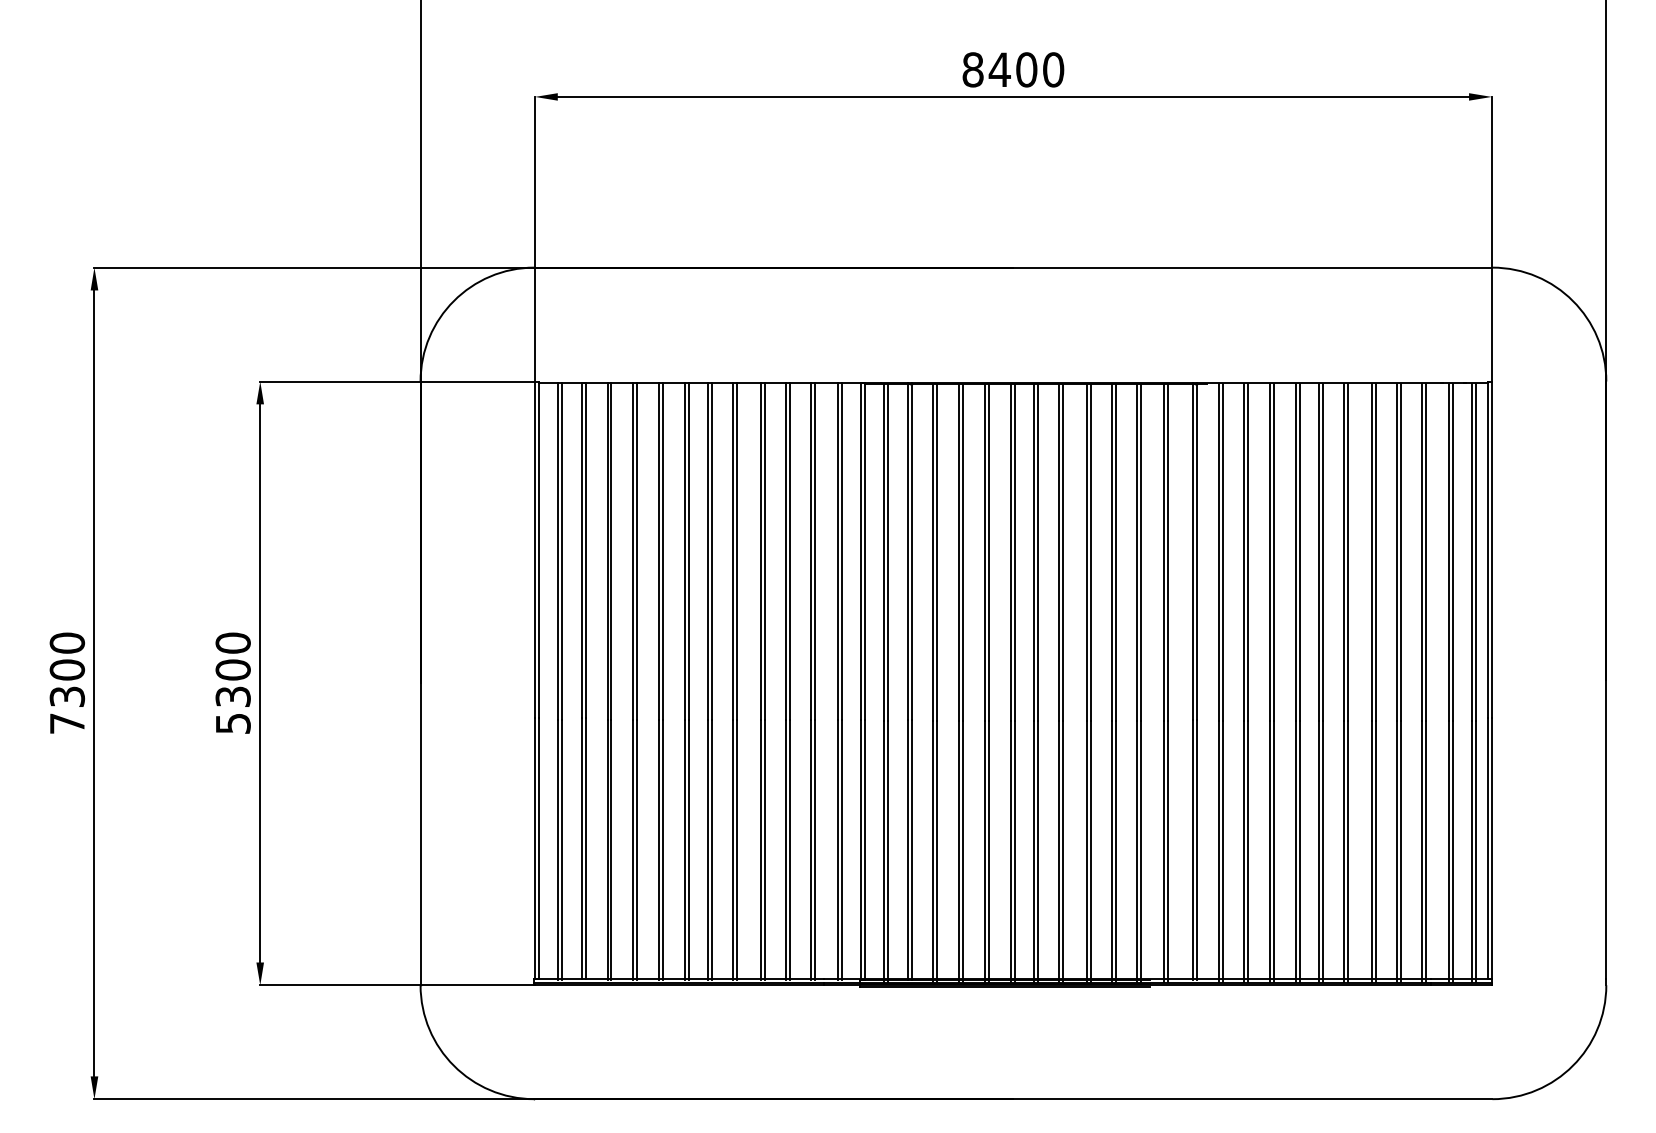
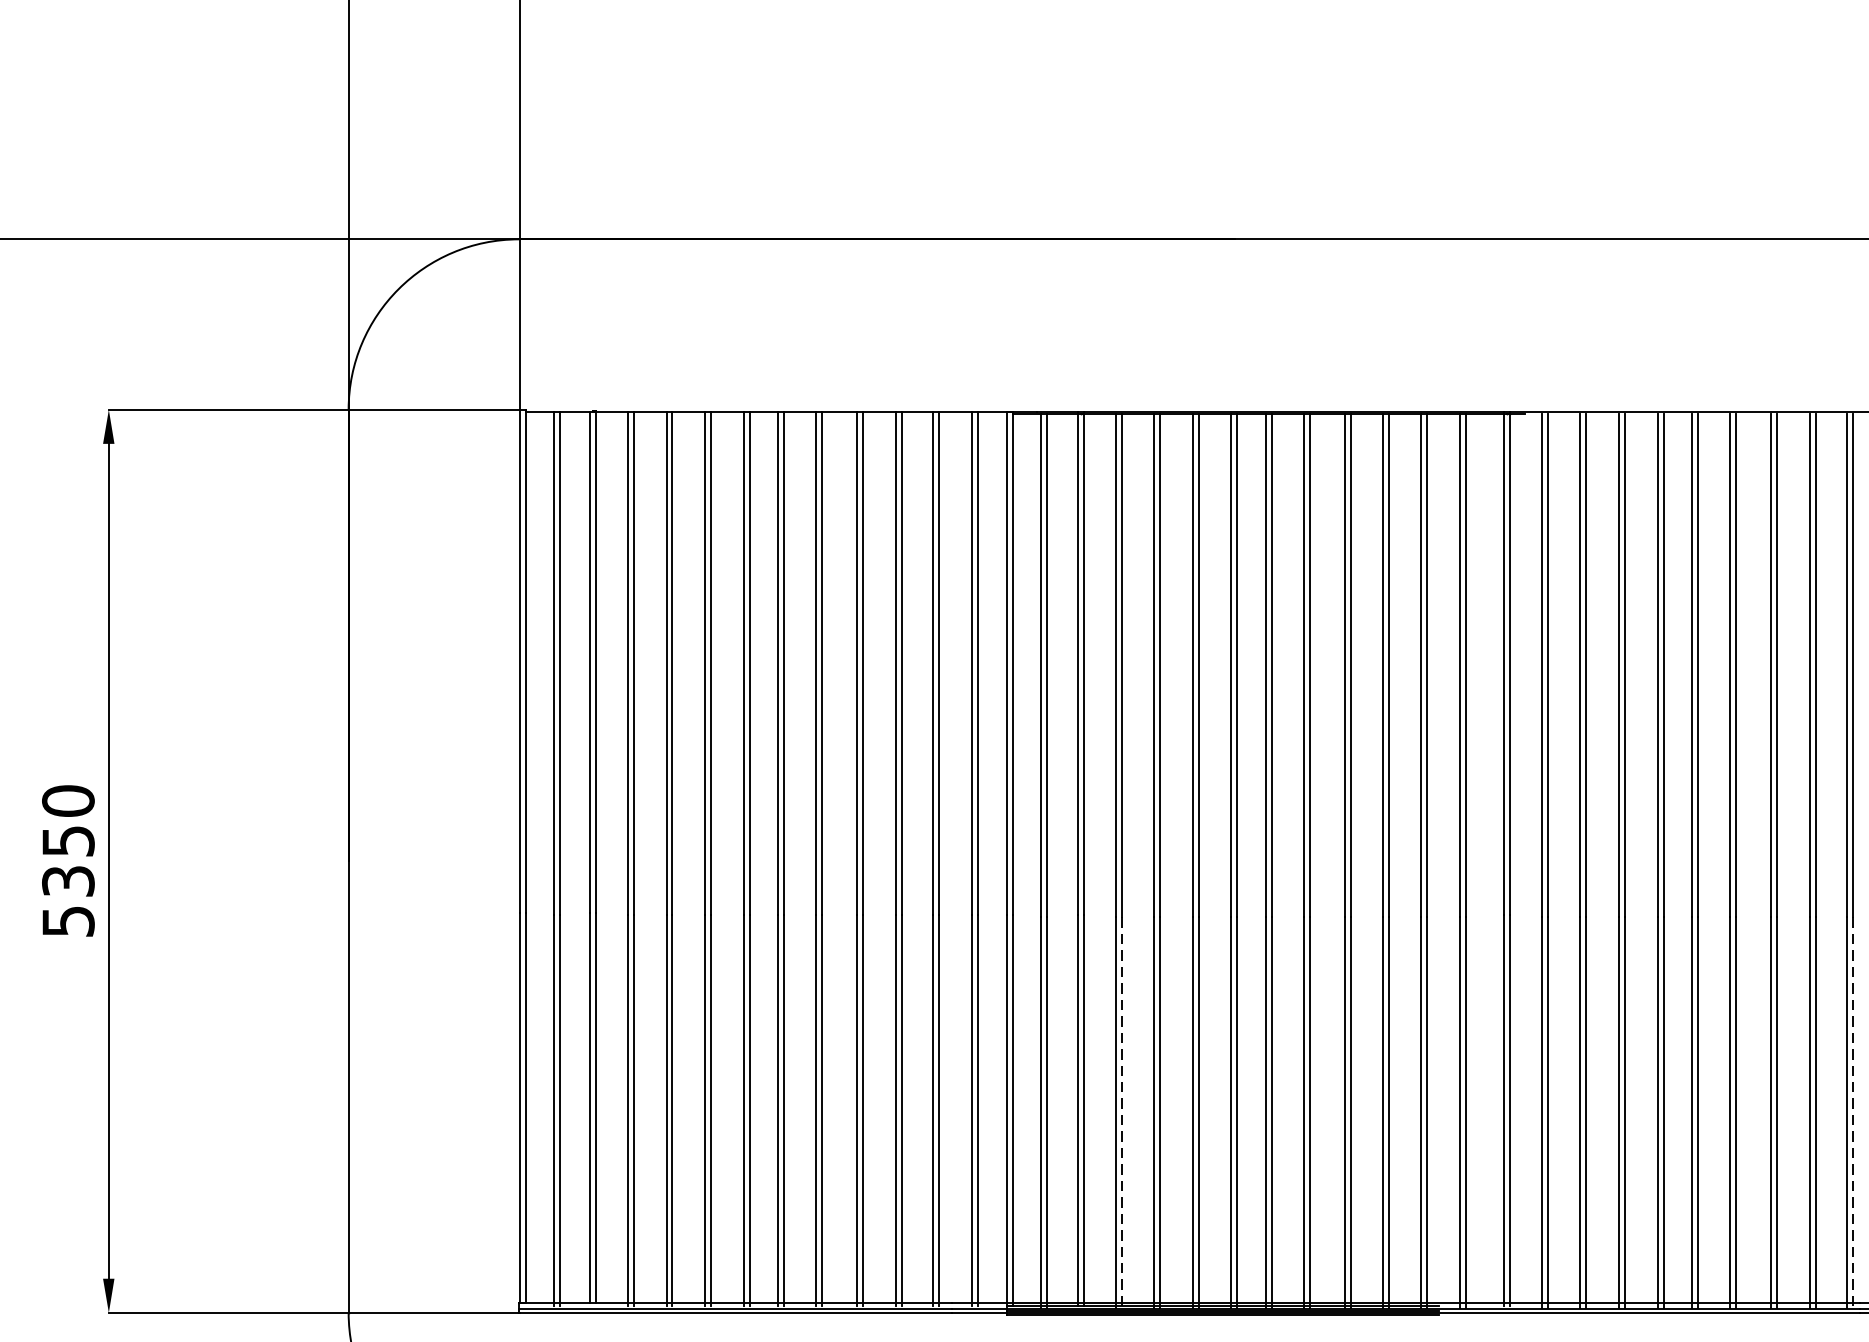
text: (232, 669) -> (67, 840), 5300 -> 5350
line: (937, 851) -> (1121, 1112), solid -> dashed
line: (1426, 851) -> (1853, 1112), solid -> dashed

